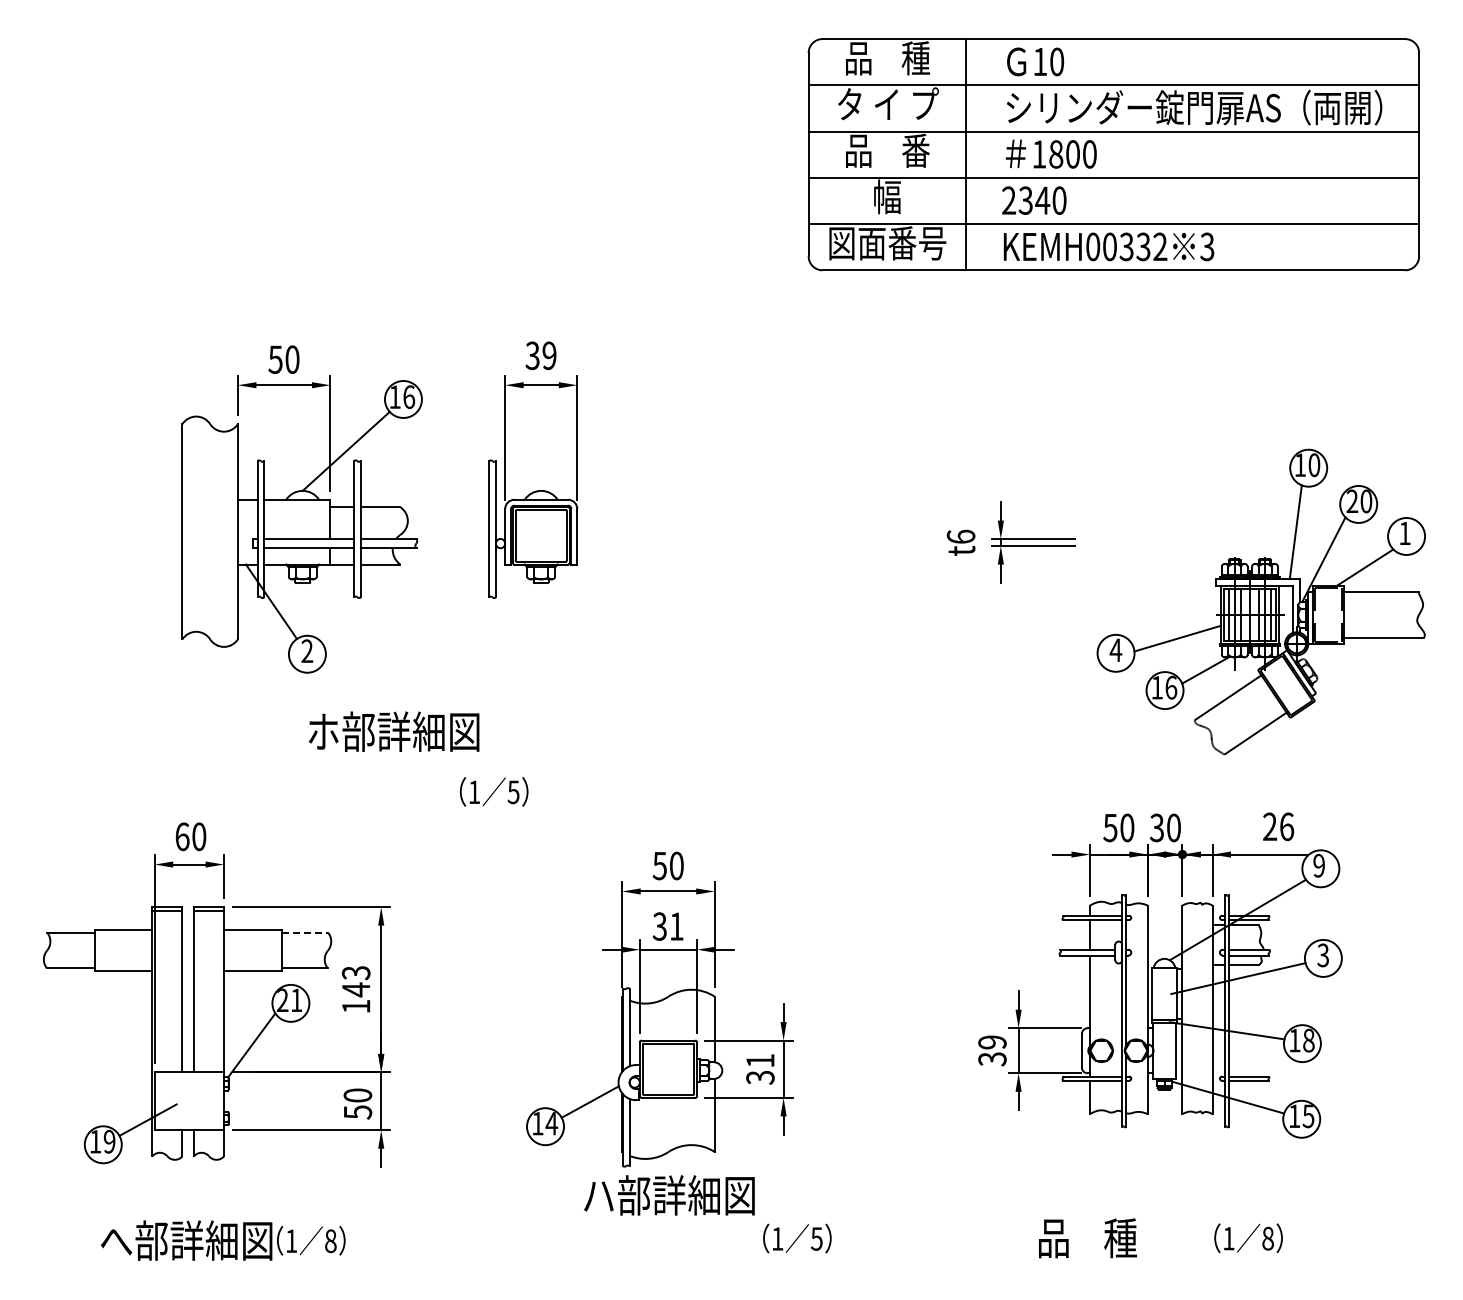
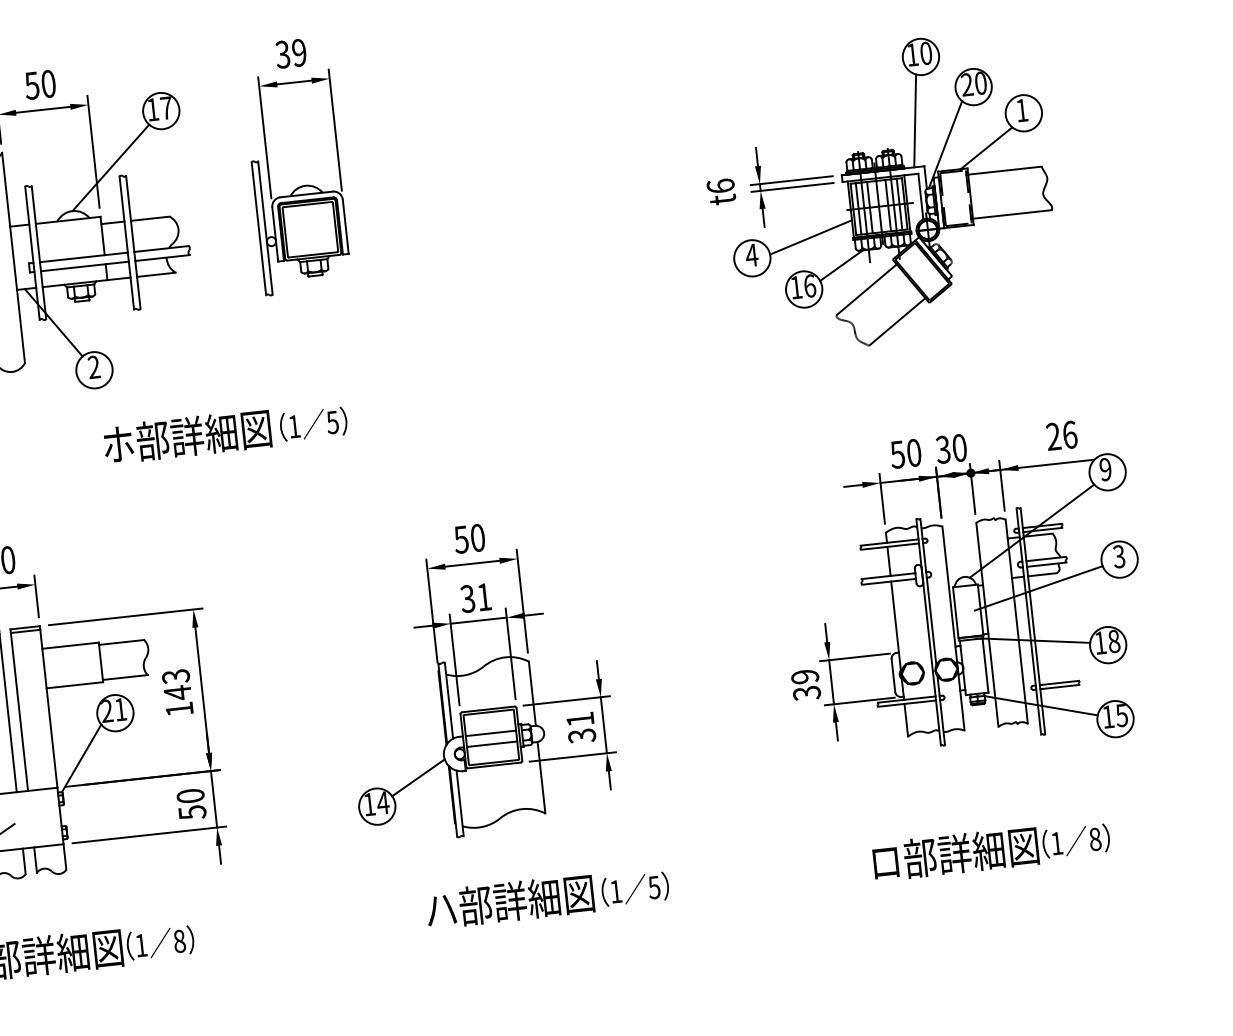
text: (409, 397) -> (166, 108), 16 -> 17
part: (1260, 601) -> (888, 192), moved
text: (494, 791) -> (313, 423), moved
line: (305, 932) -> (122, 642), dashed -> solid
line: (668, 1065) -> (491, 733), added
line: (668, 1076) -> (492, 744), added
text: (669, 1195) -> (510, 901), moved
text: (1124, 1237) -> (954, 853), 品    種 -> ロ部詳細図

